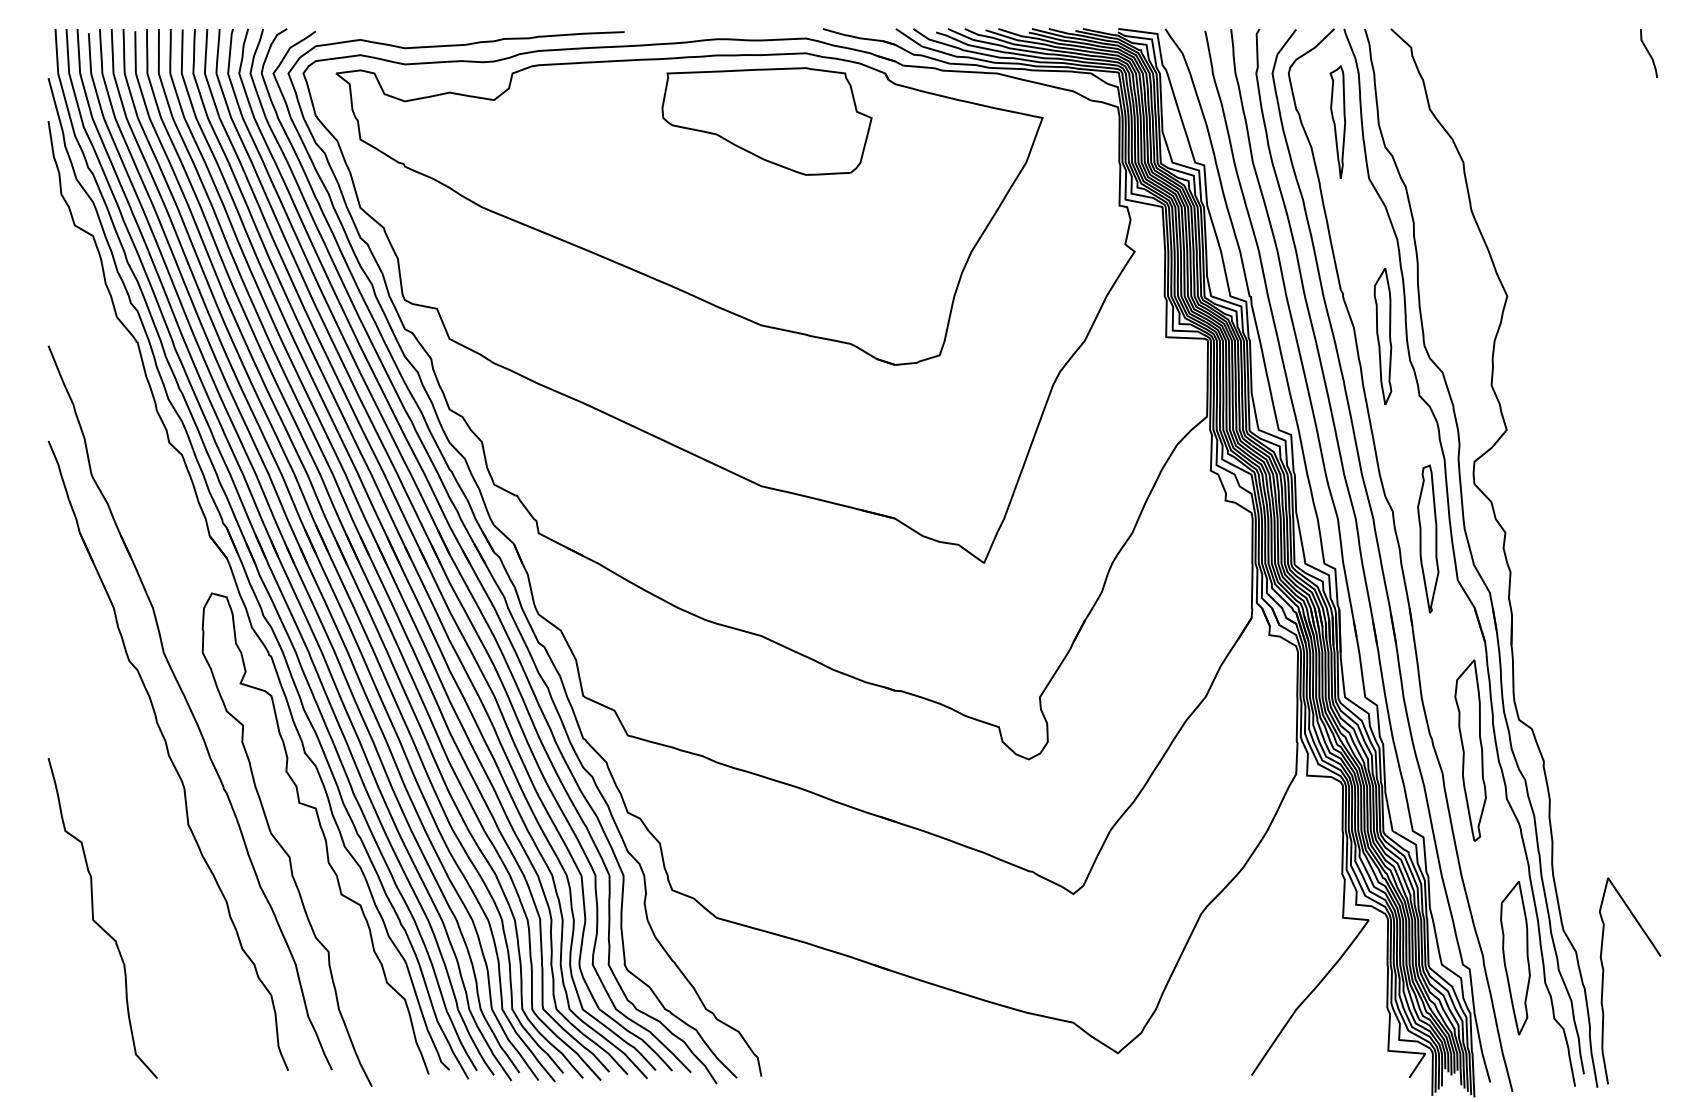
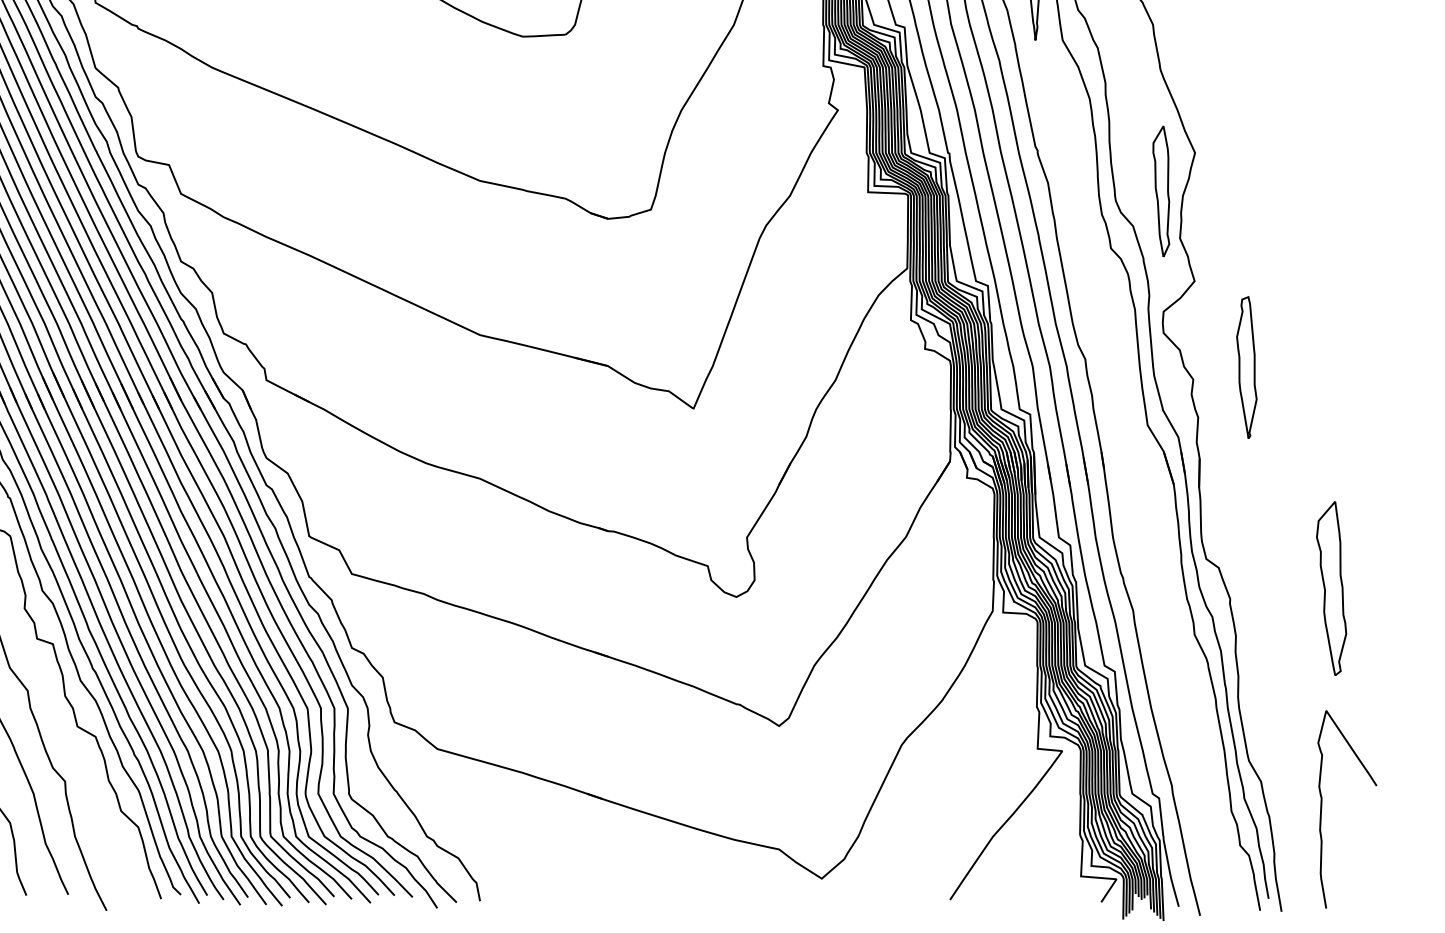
part: (1382, 335) -> (1160, 190), moved
part: (1428, 538) -> (1247, 367), moved
part: (1470, 750) -> (1331, 588), moved
part: (1515, 958) -> (1202, 787), removed
curve: (1603, 980) -> (1321, 808), moved

